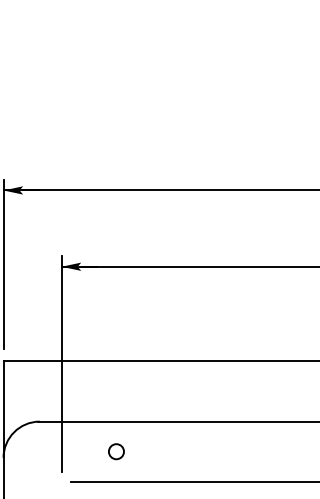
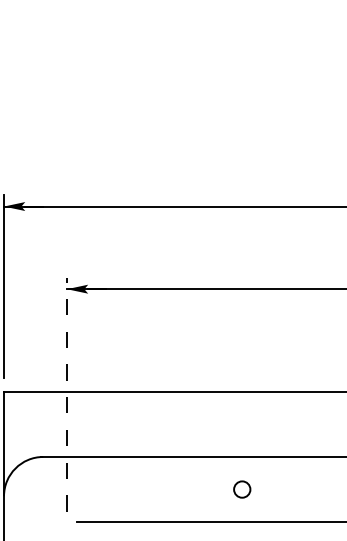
line: (61, 364) -> (66, 395), solid -> dashed
circle: (116, 451) -> (242, 489), moved

